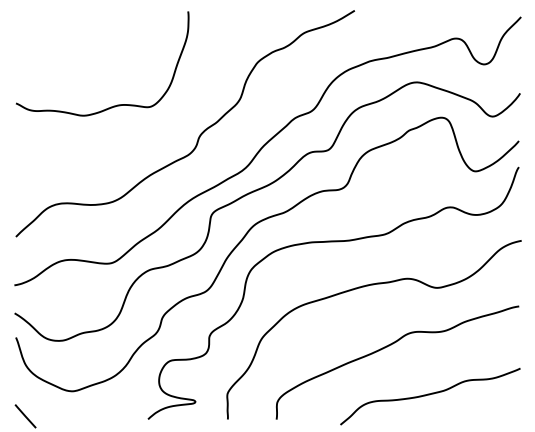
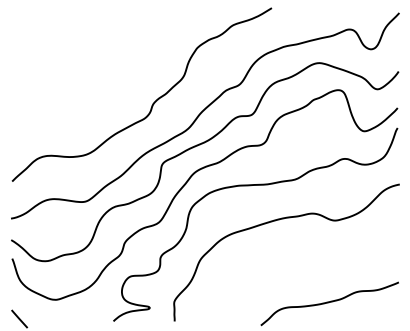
curve: (113, 105) -> (86, 80), removed
curve: (389, 346) -> (298, 265), removed

